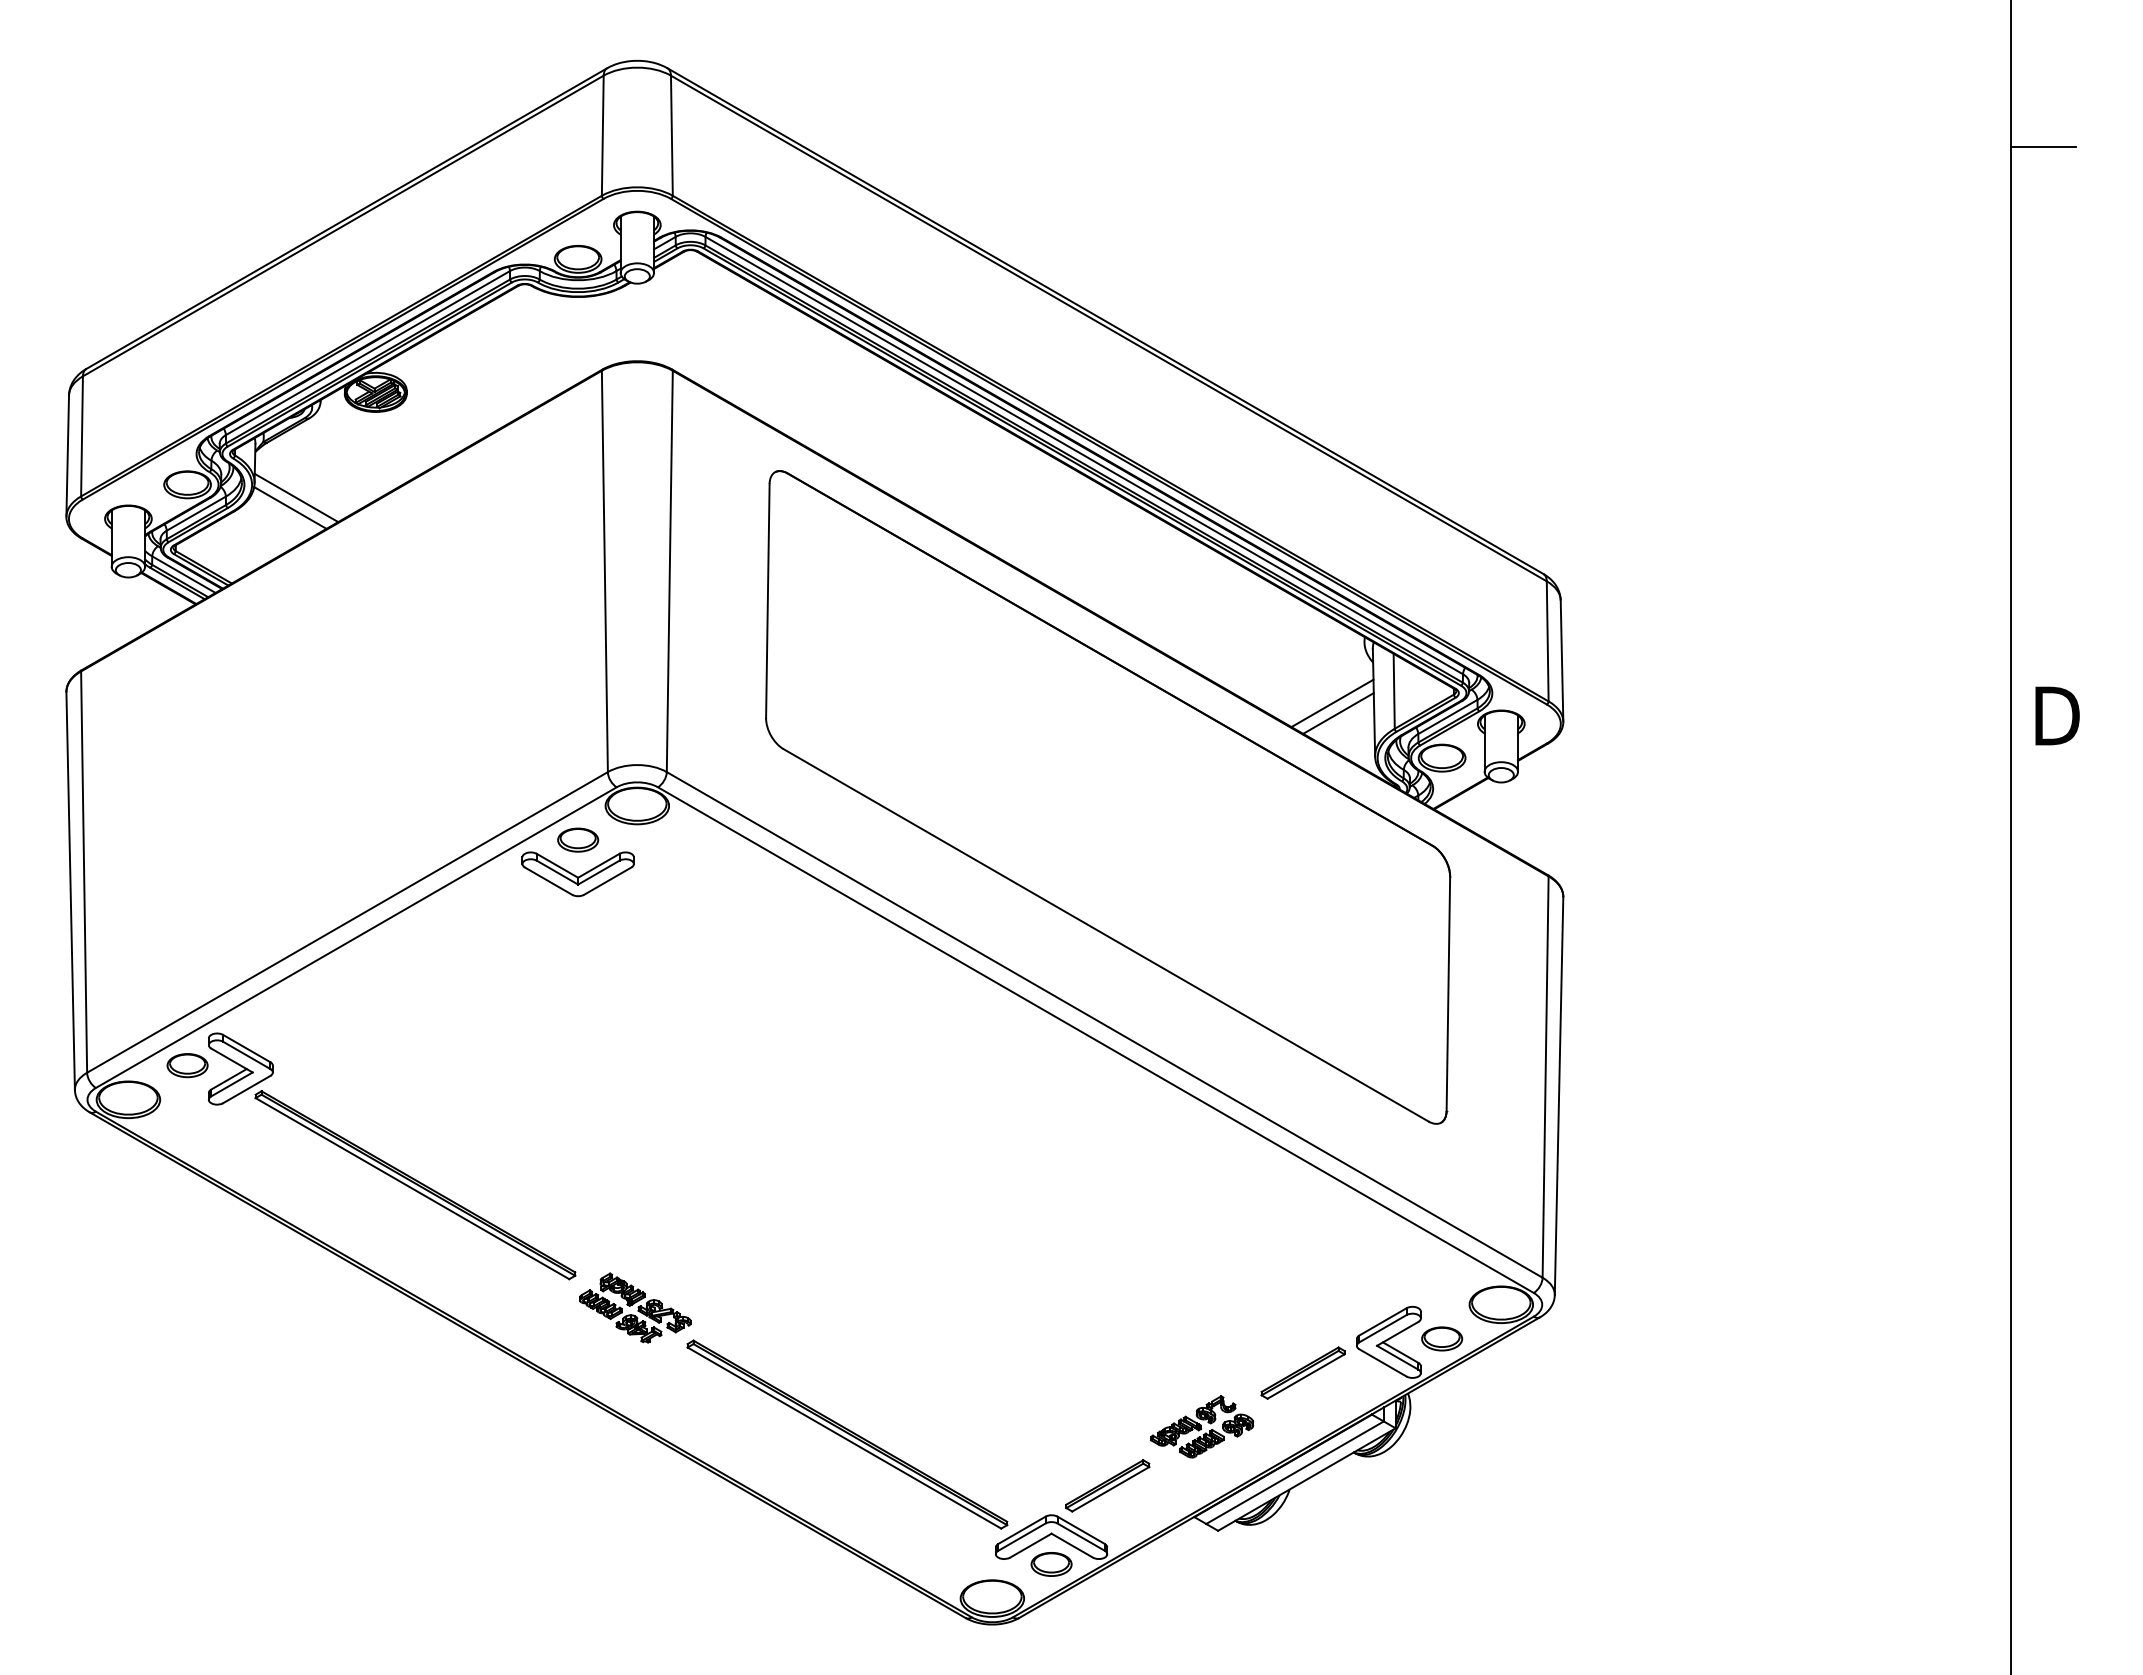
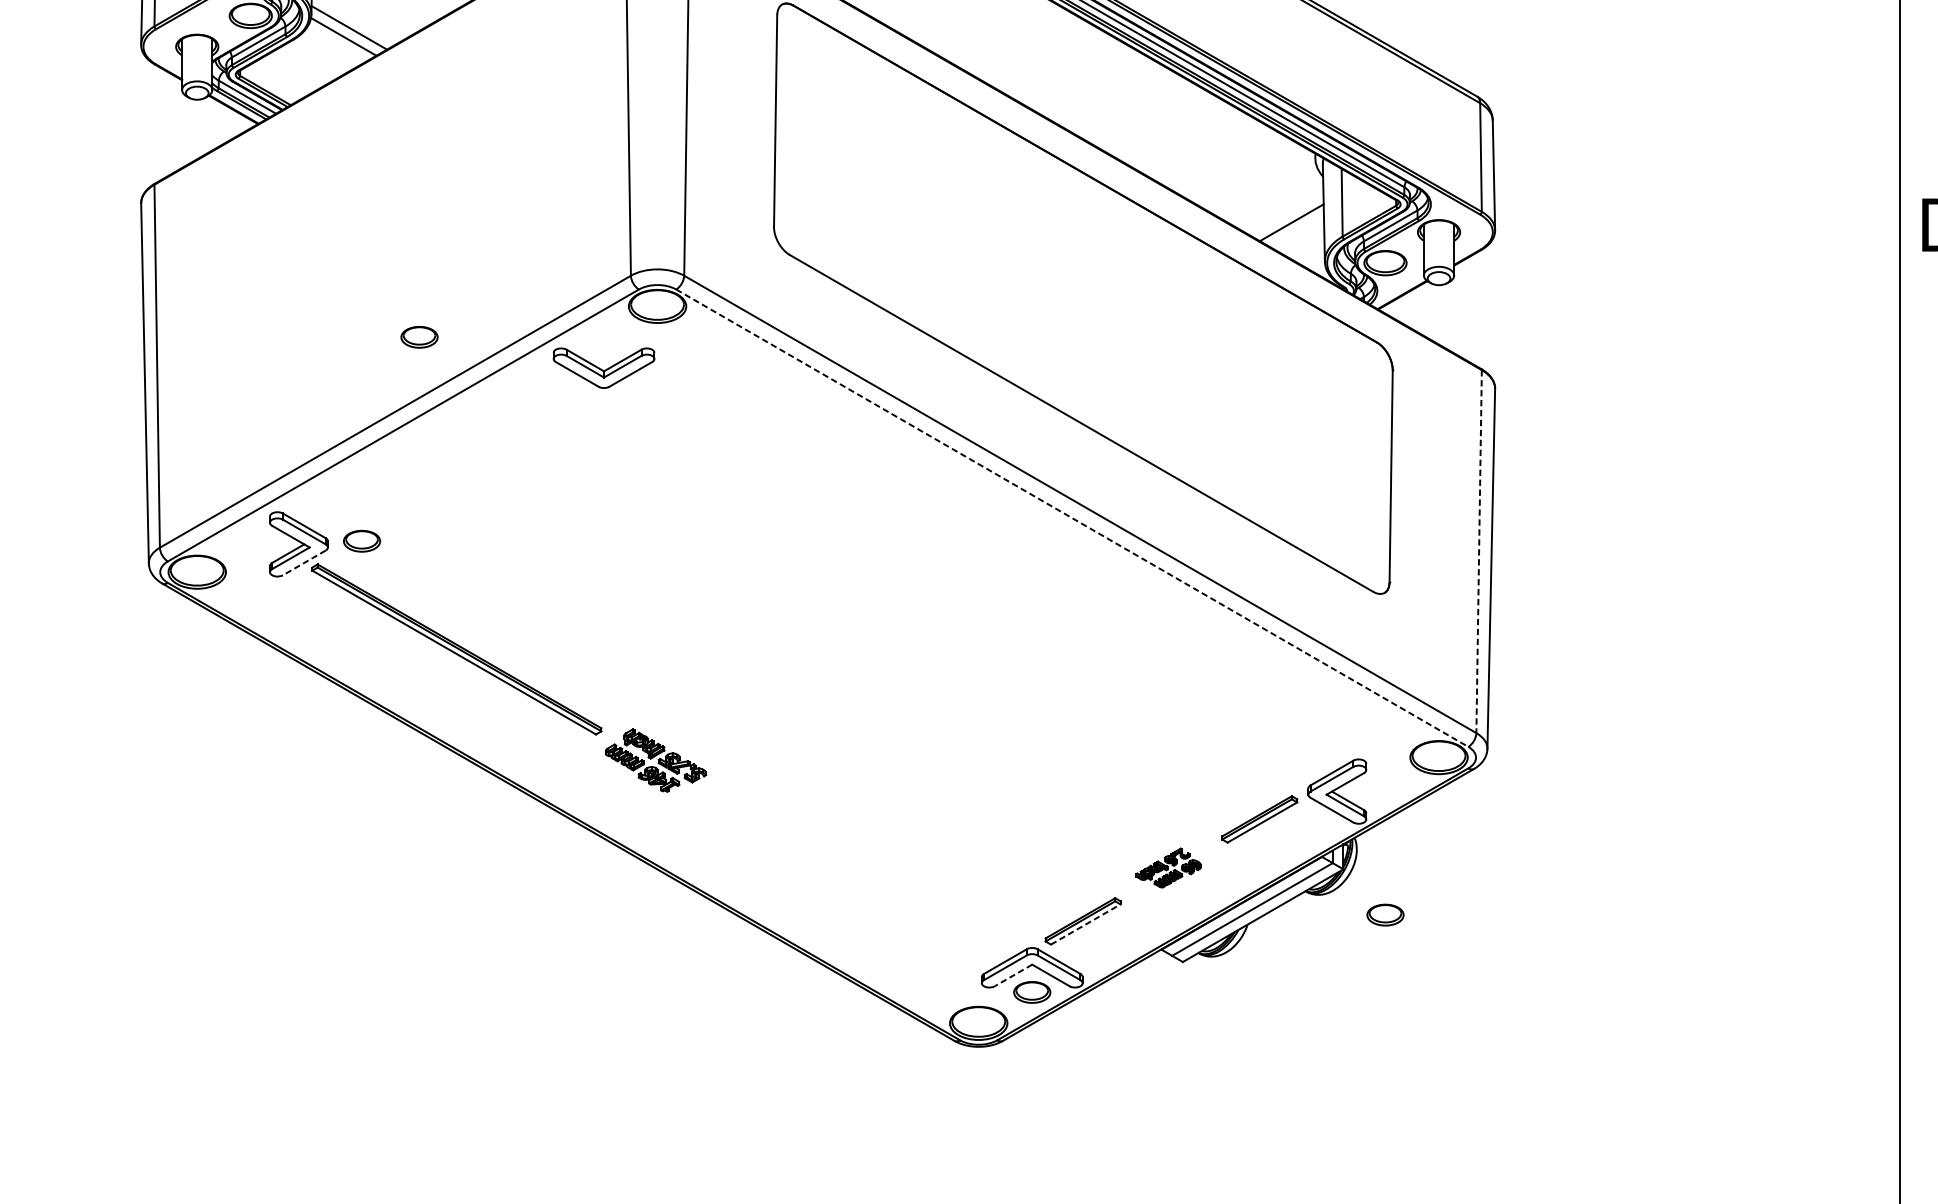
line: (1332, 703) -> (1286, 213), removed
part: (578, 839) -> (419, 336), moved
line: (1095, 1040) -> (1071, 518), solid -> dashed
part: (187, 1065) -> (361, 541), moved
line: (1545, 1077) -> (1479, 552), solid -> dashed
line: (246, 1089) -> (304, 562), solid -> dashed
part: (1442, 1338) -> (1385, 914), moved
part: (1202, 1426) -> (1168, 867), size x0.7
part: (847, 1434) -> (847, 874), removed
line: (1111, 1489) -> (1086, 924), solid -> dashed
line: (1030, 1545) -> (1013, 975), solid -> dashed

